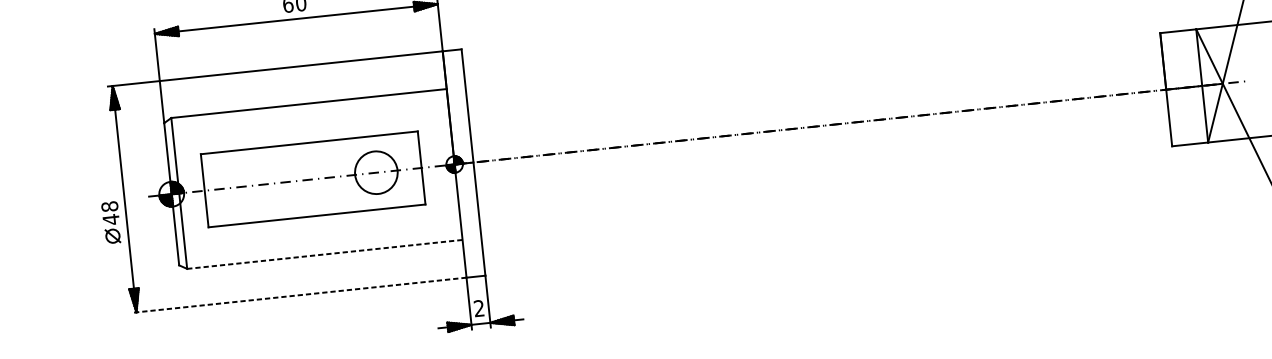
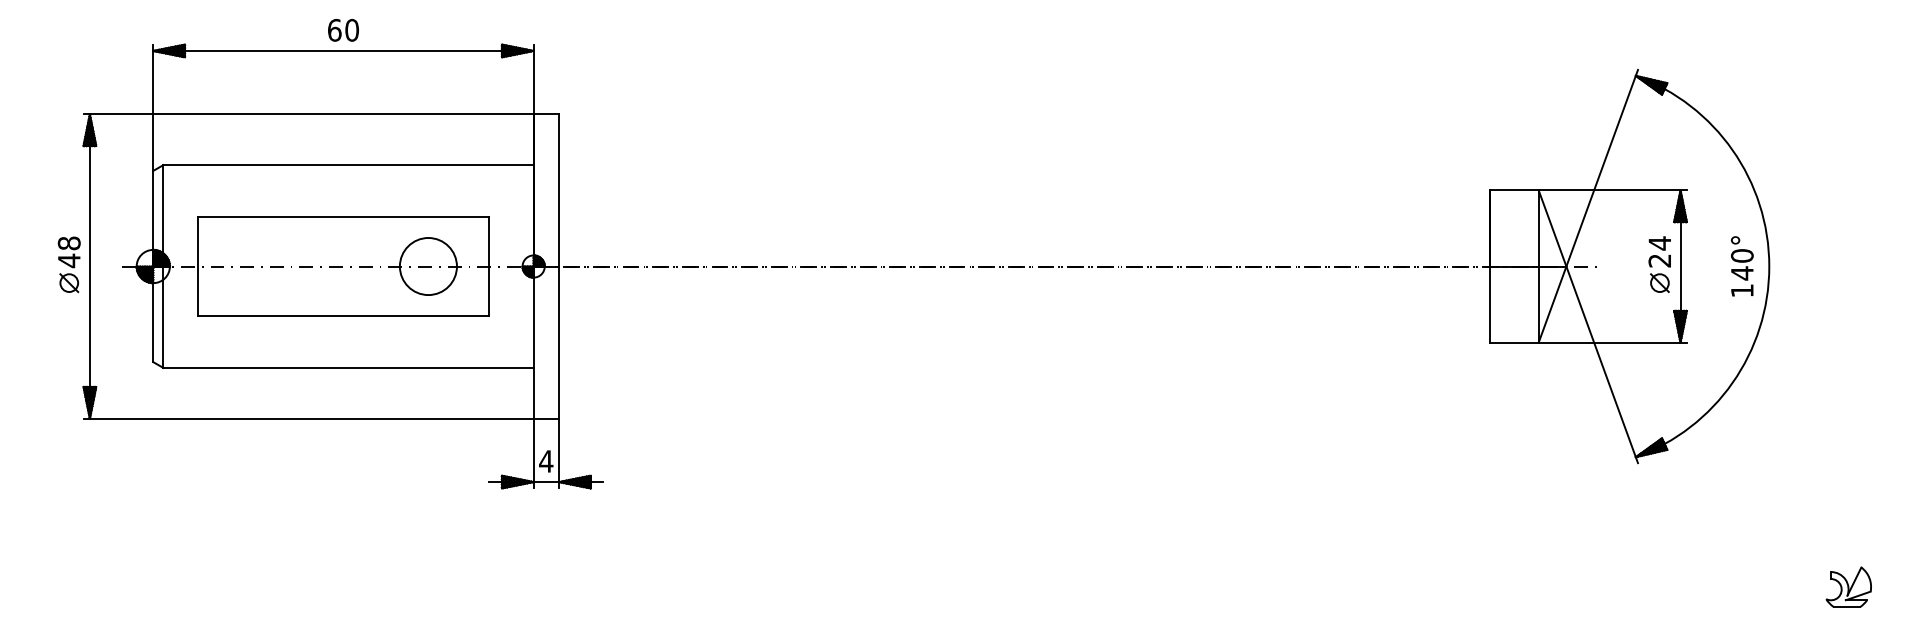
part: (110, 222) -> (68, 264), moved
line: (325, 254) -> (349, 367), dashed -> solid
line: (299, 295) -> (308, 418), dashed -> solid
text: (479, 308) -> (546, 461), 2 -> 4

